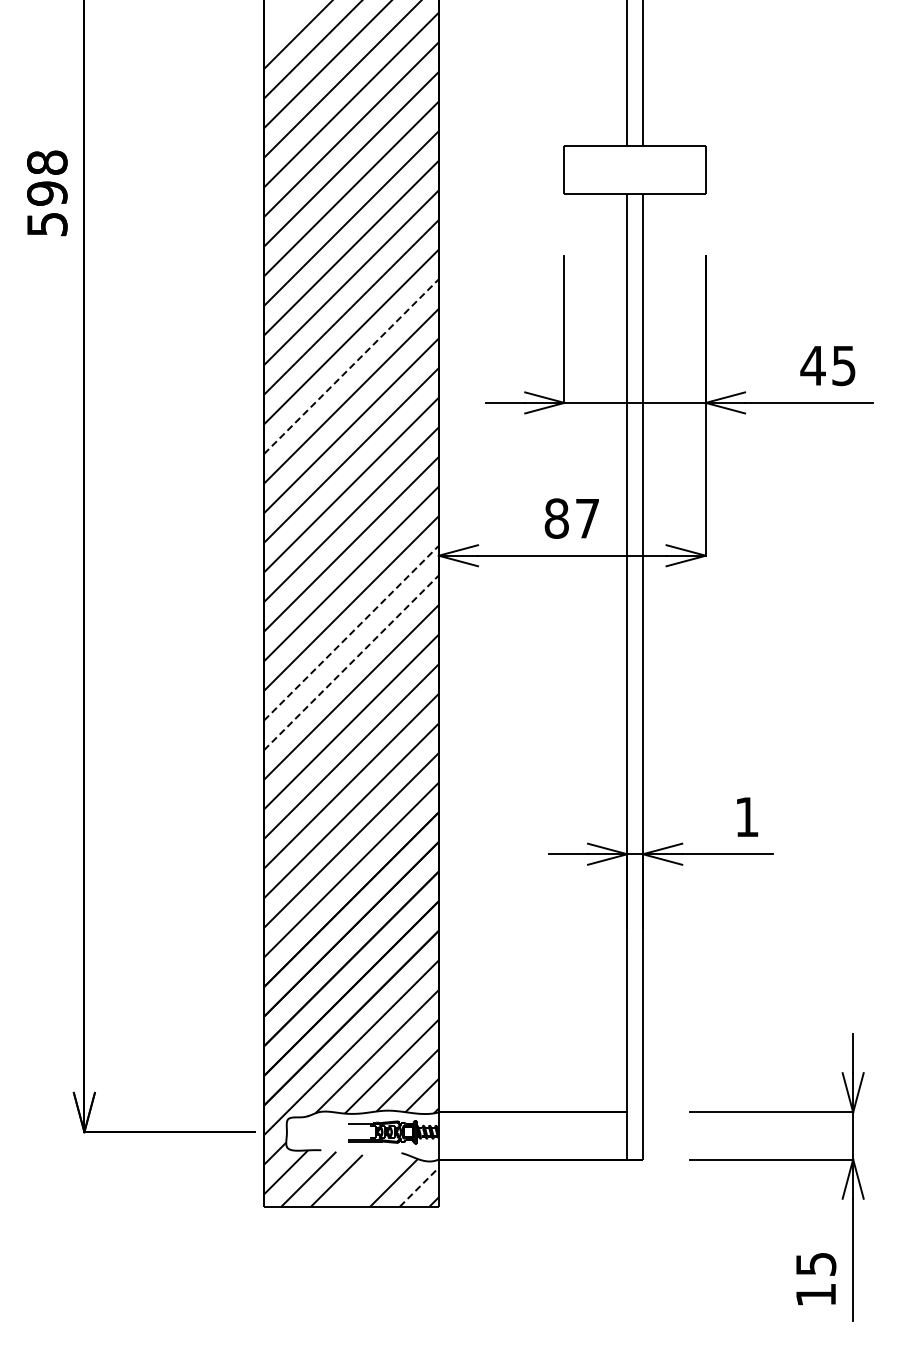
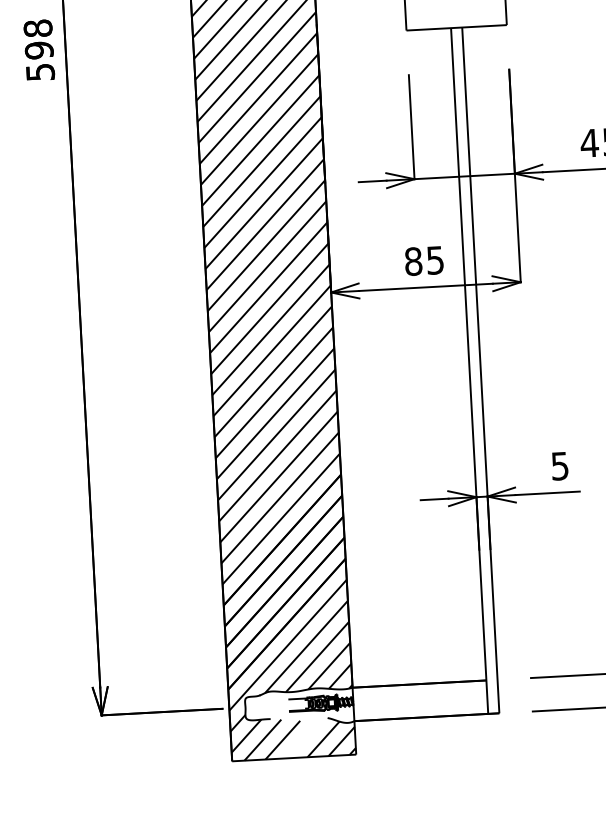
line: (351, 366) -> (261, 161), dashed -> solid
text: (587, 518) -> (435, 260), 87 -> 85
line: (351, 633) -> (272, 351), dashed -> solid
line: (351, 662) -> (273, 371), dashed -> solid
text: (746, 817) -> (559, 466), 1 -> 5
line: (419, 1187) -> (341, 741), dashed -> solid

